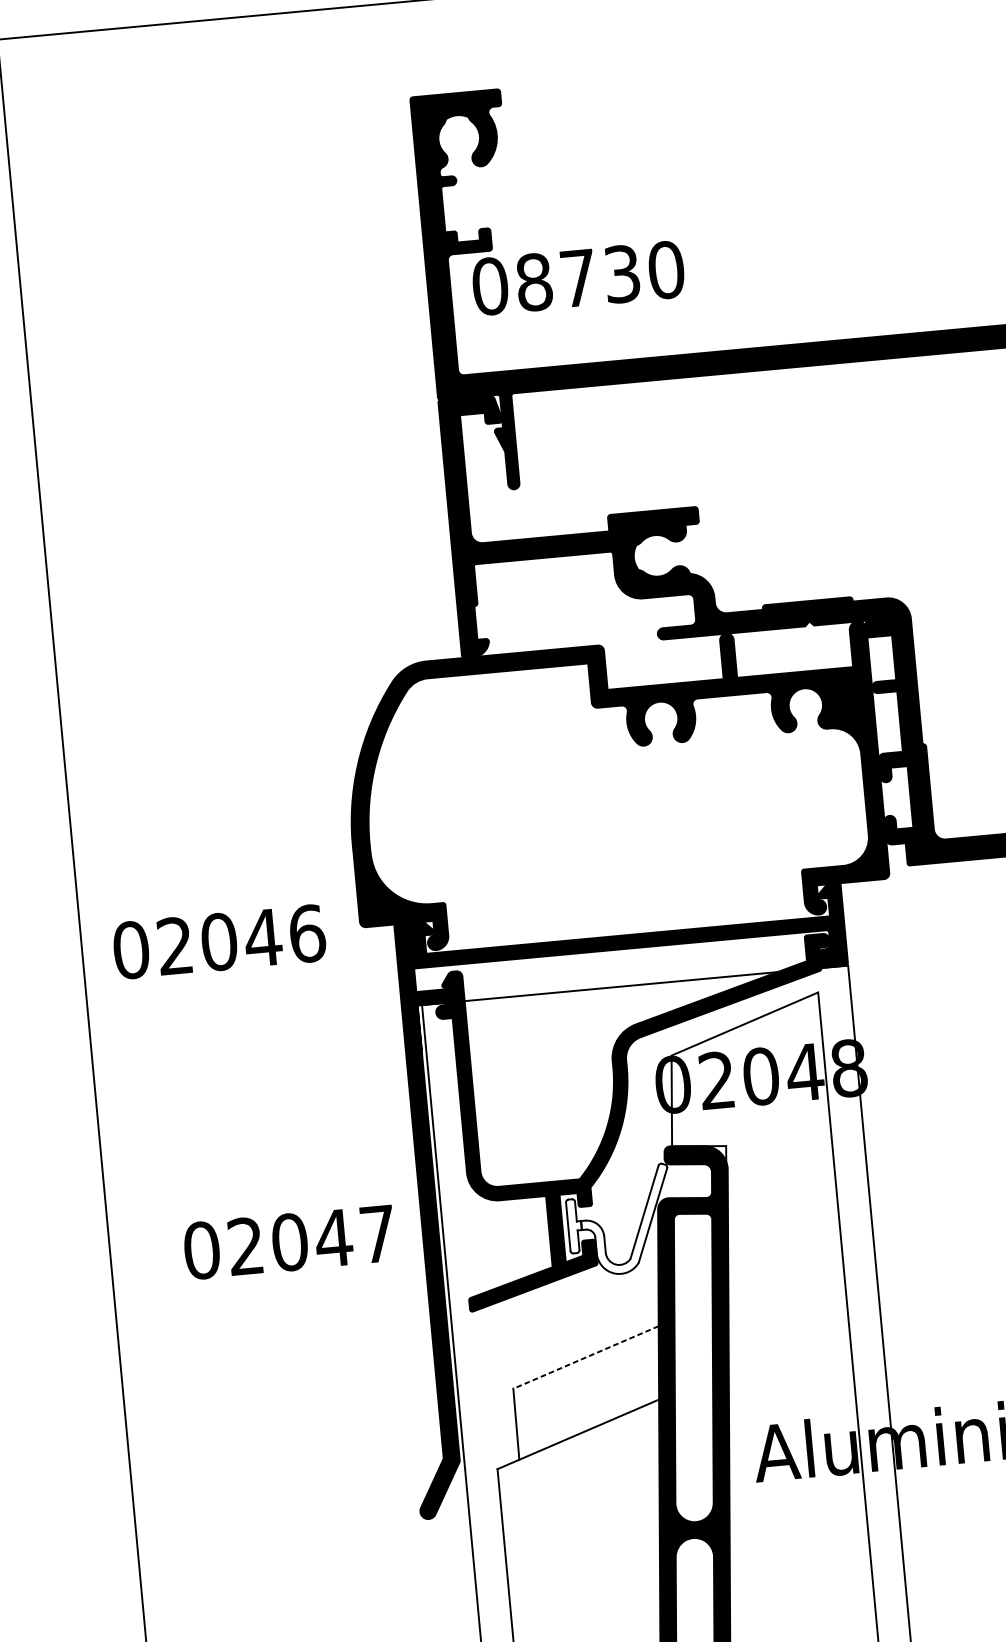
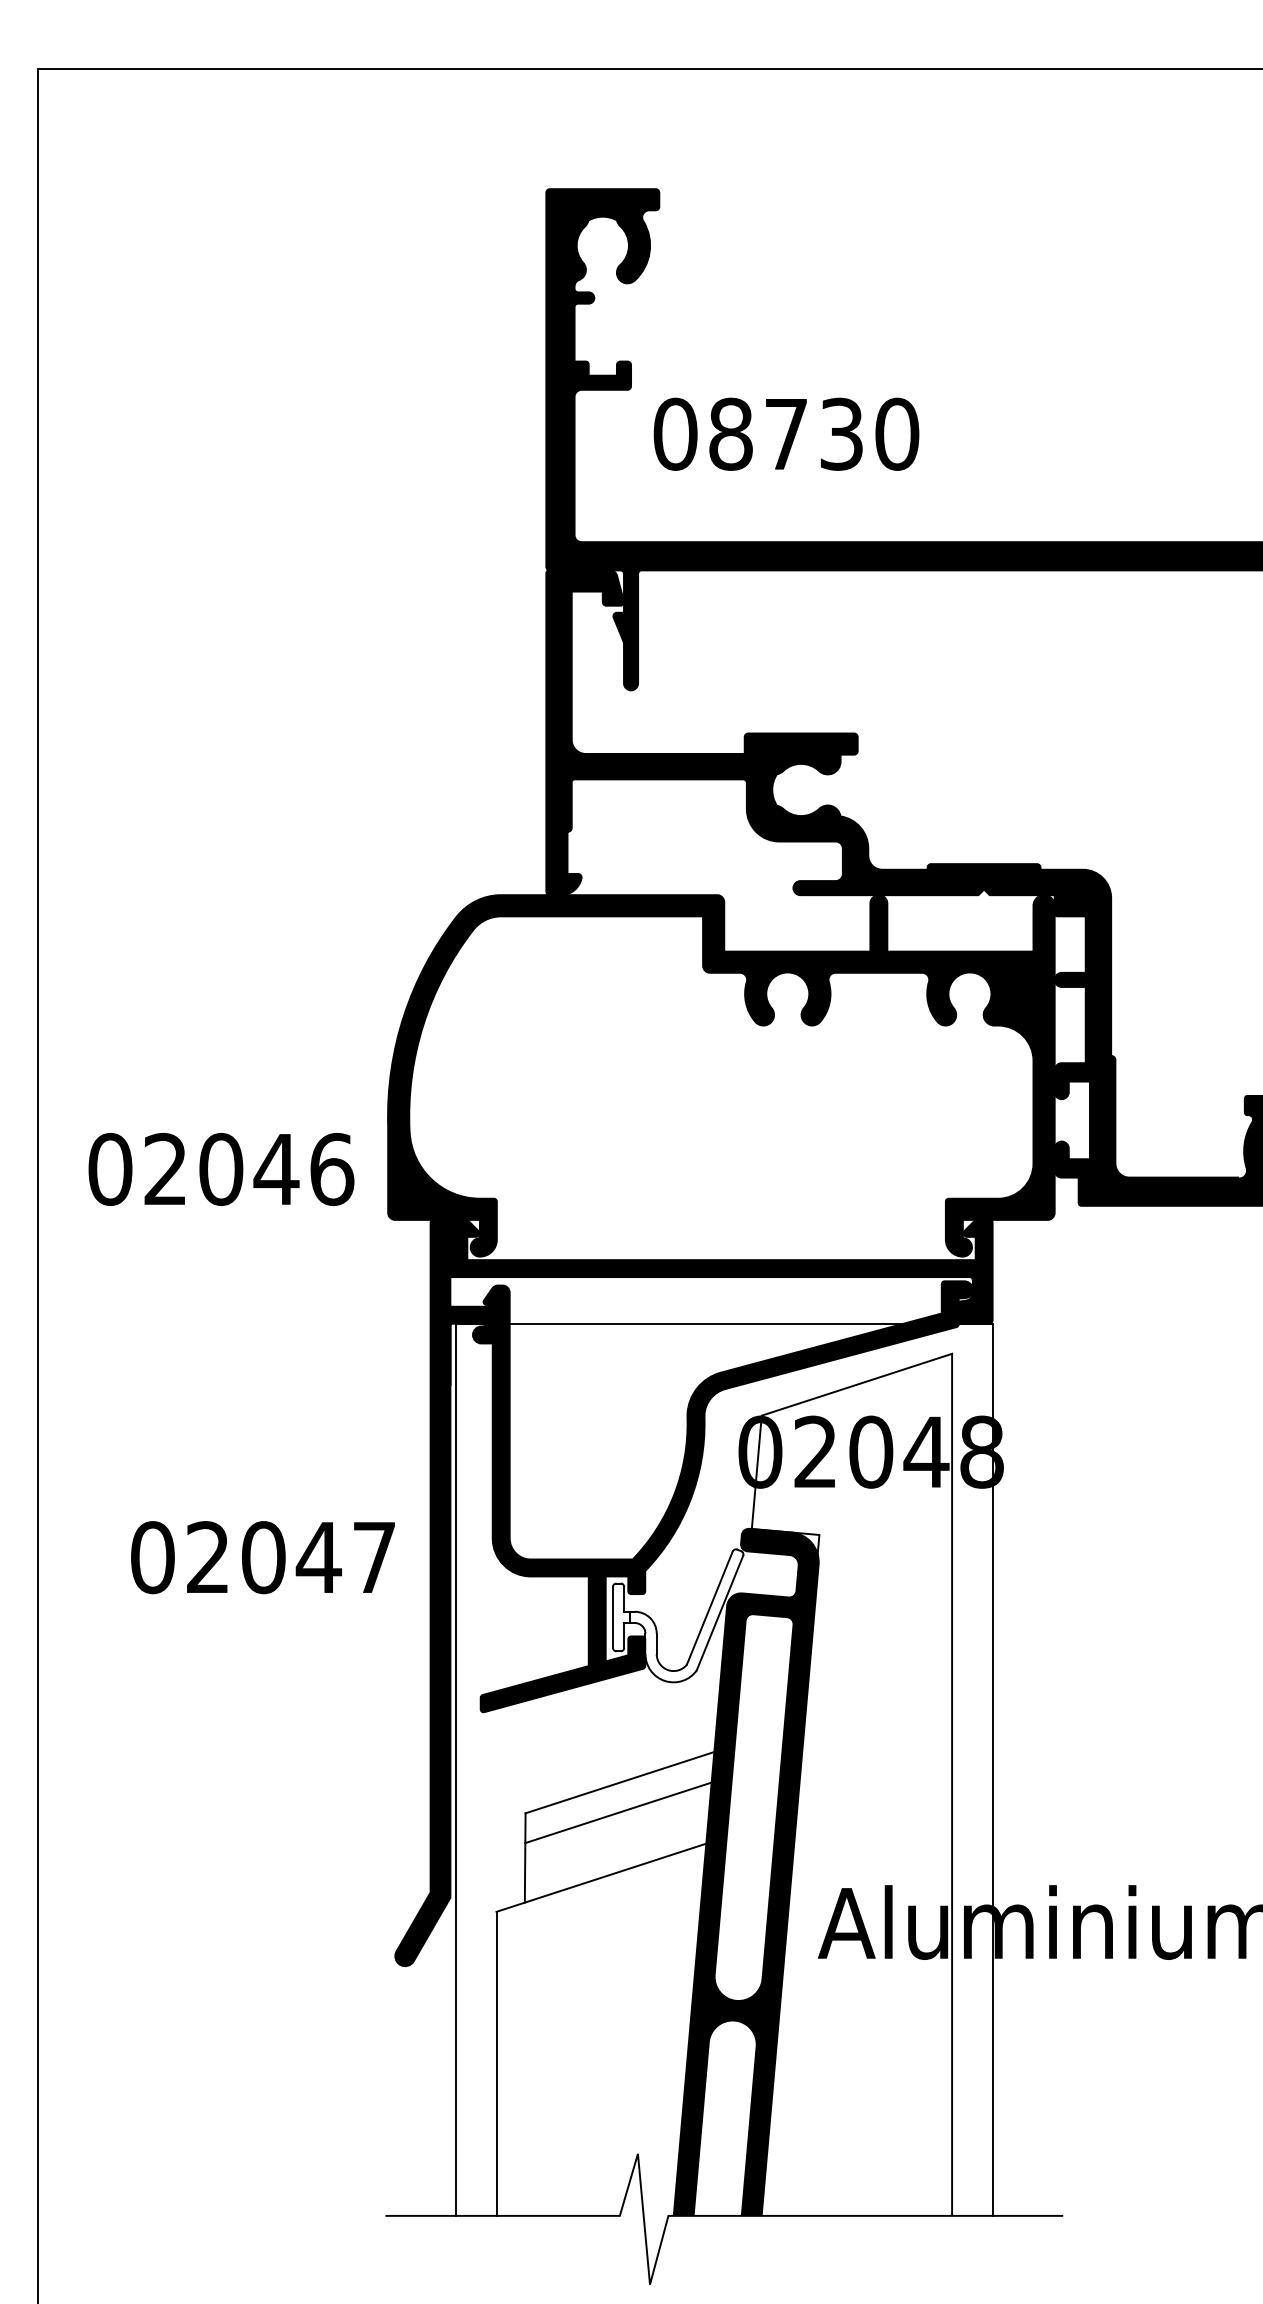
text: (578, 277) -> (786, 433), moved
text: (219, 942) -> (221, 1169), moved
text: (289, 1242) -> (262, 1557), moved
line: (585, 1357) -> (619, 1782), dashed -> solid
line: (587, 1381) -> (618, 1812), added

